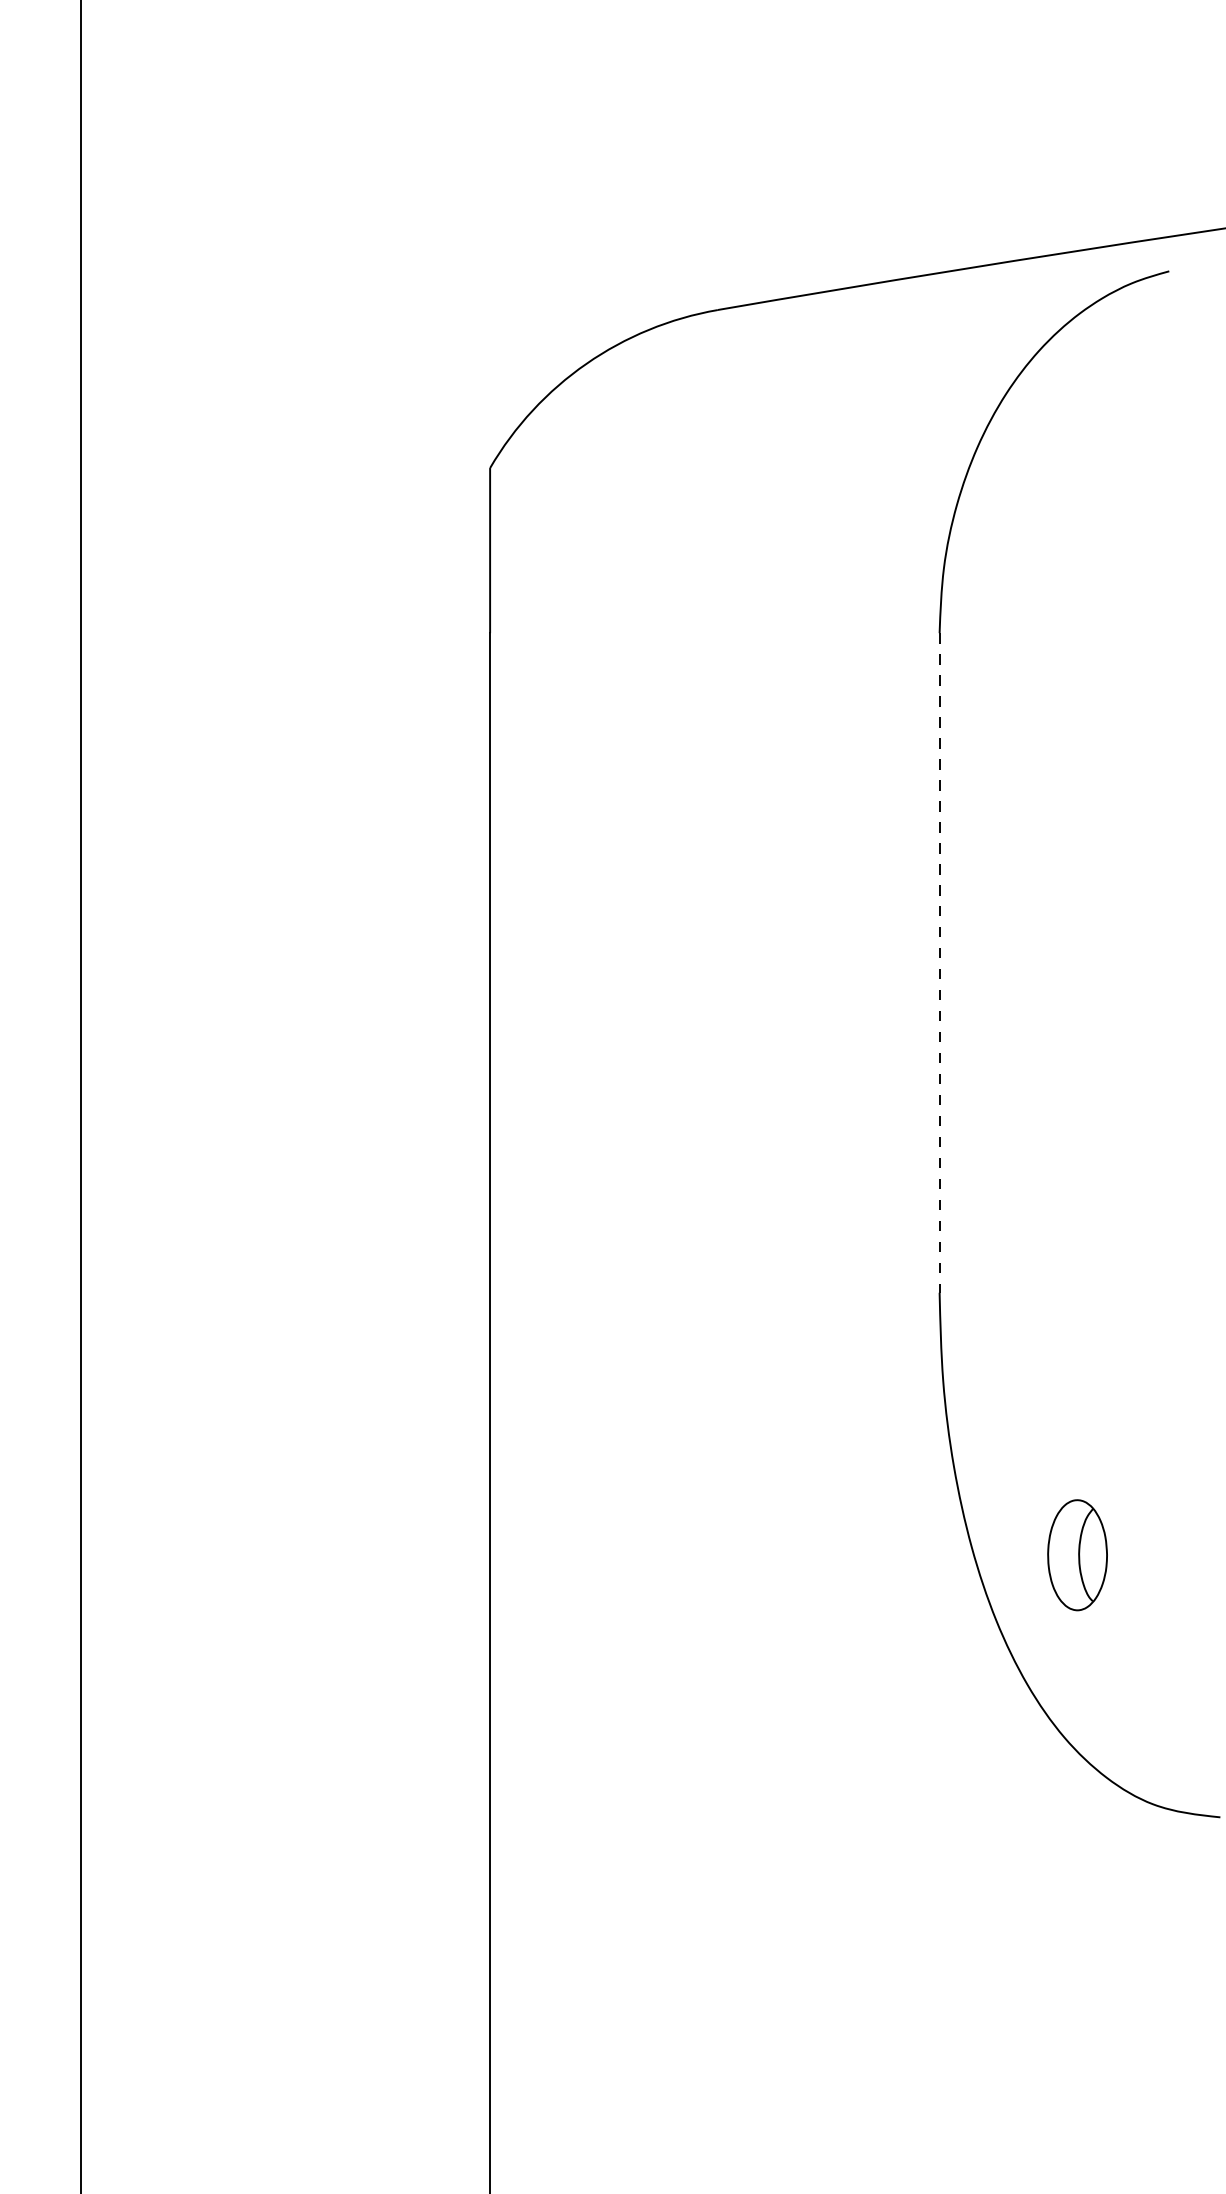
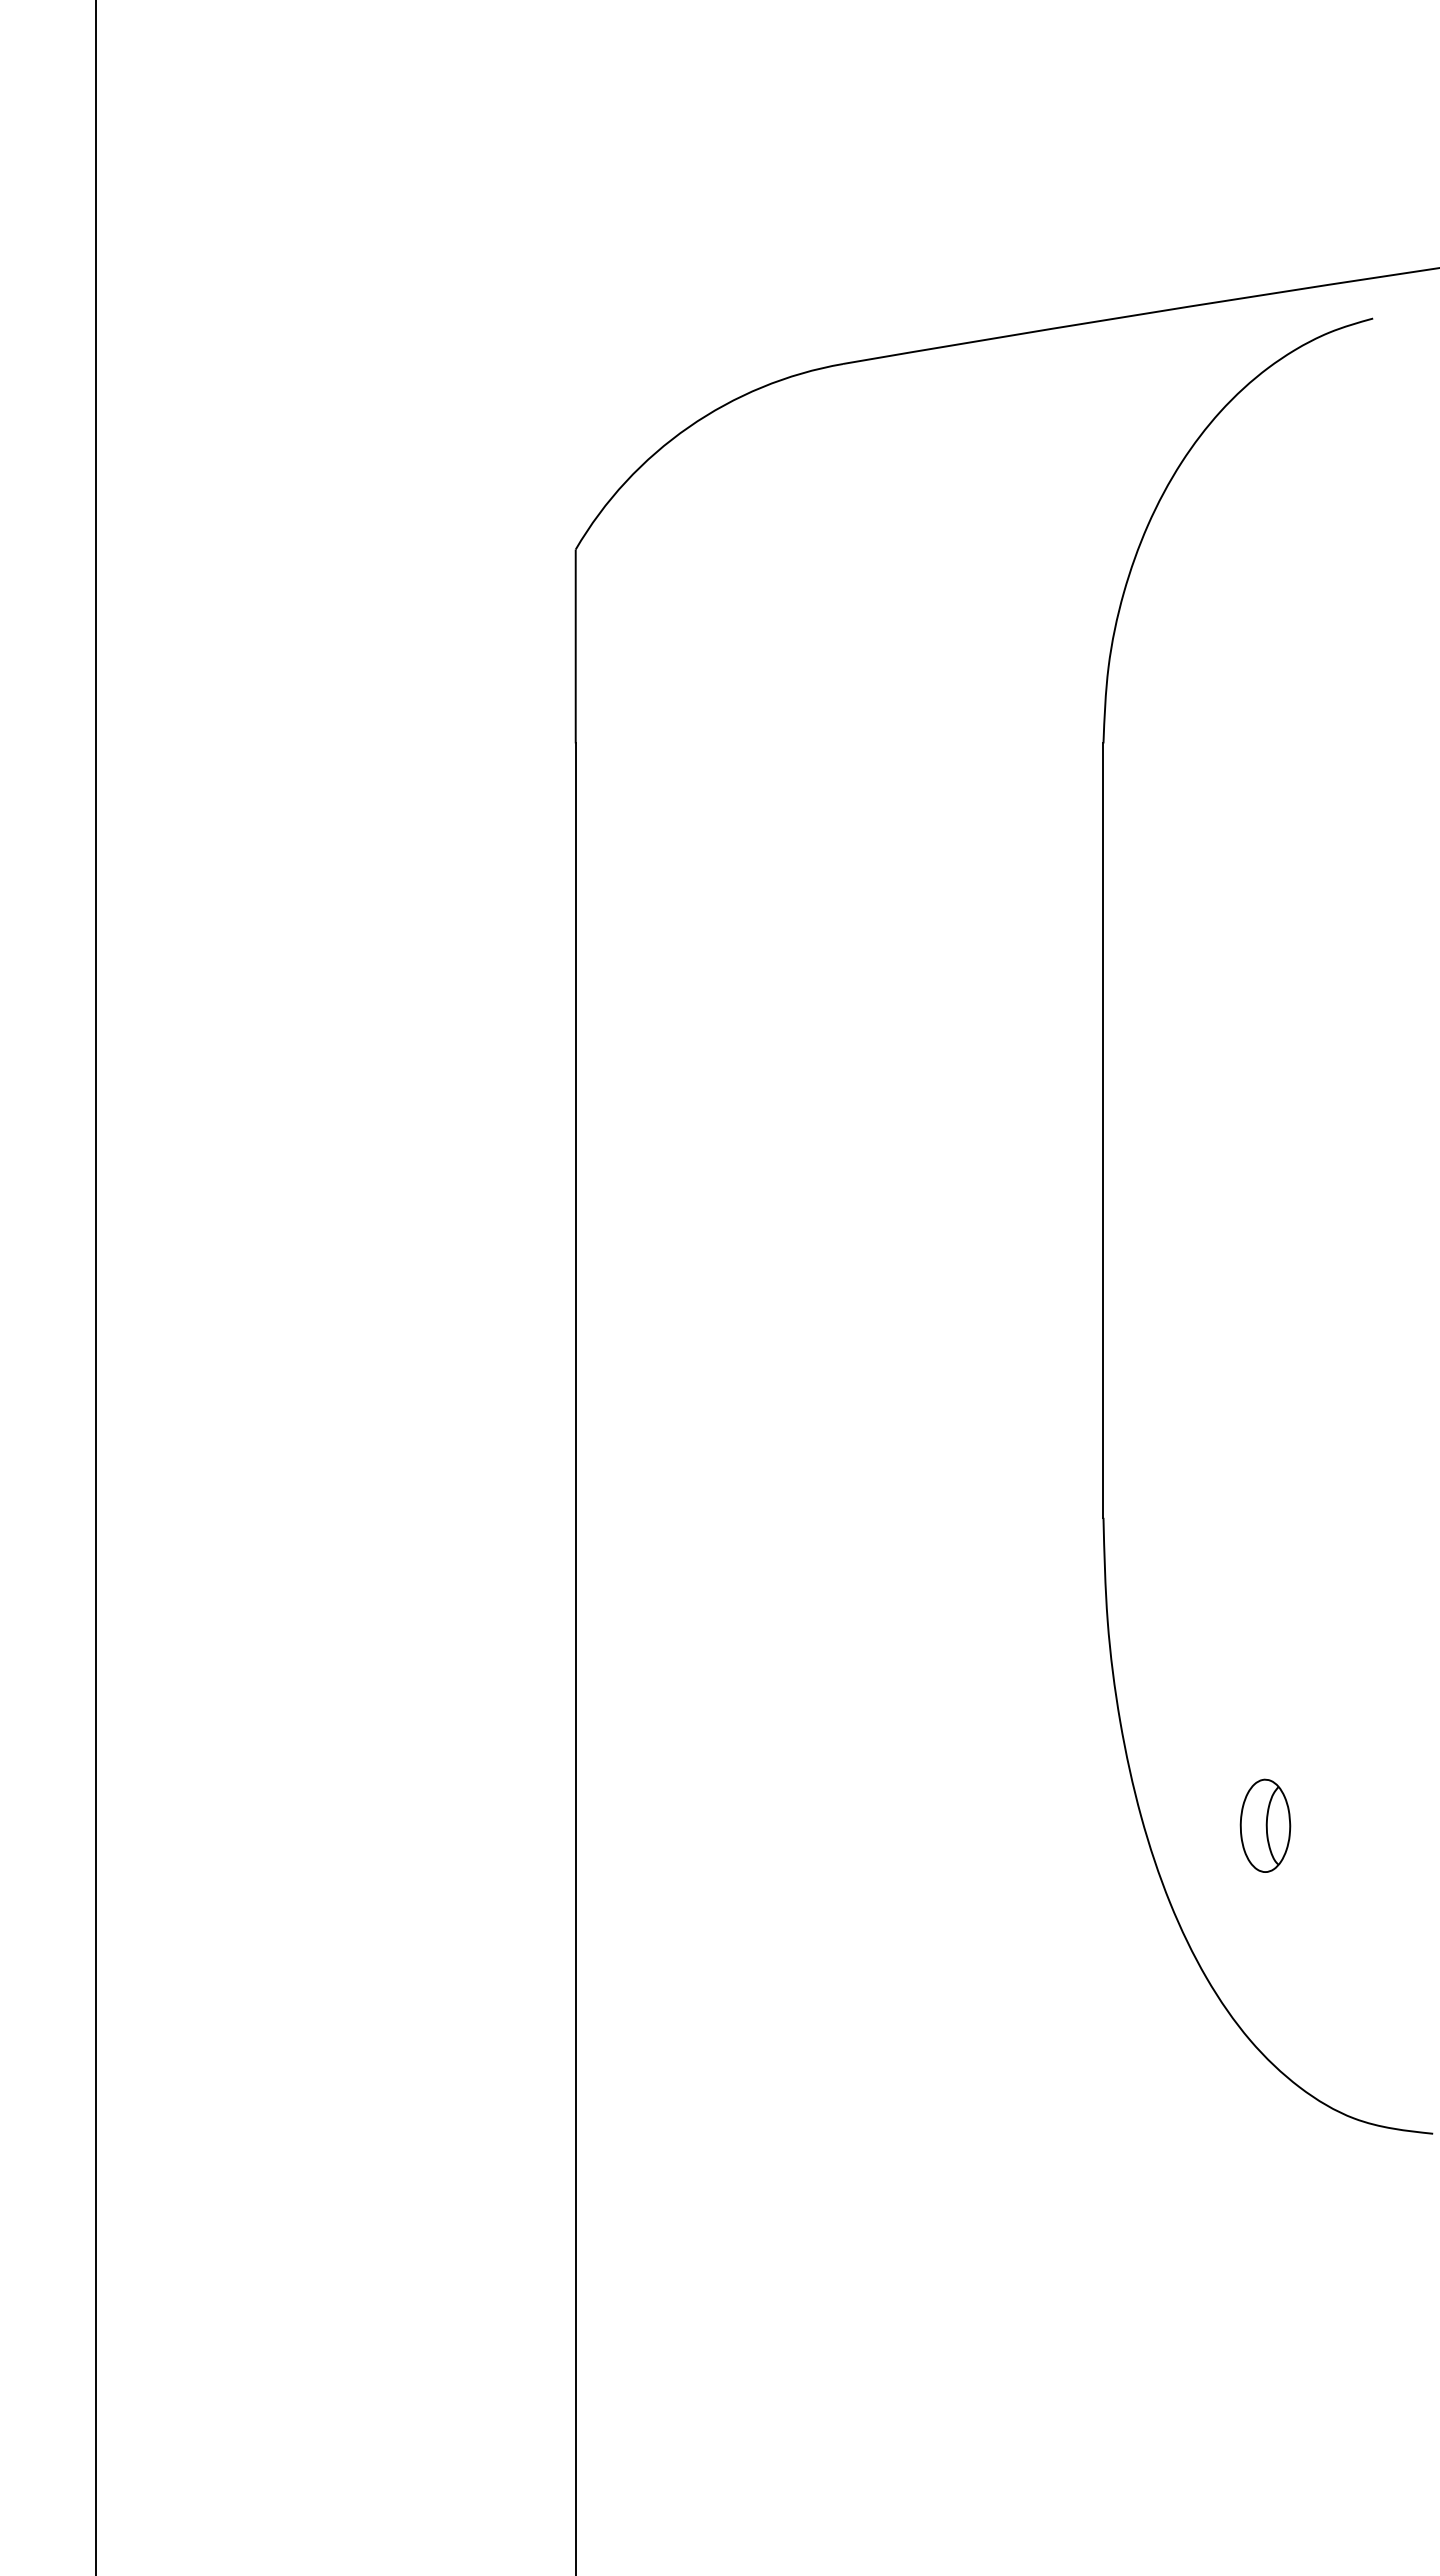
line: (939, 963) -> (1103, 1131), dashed -> solid
part: (1077, 1554) -> (1265, 1825), size x0.71

